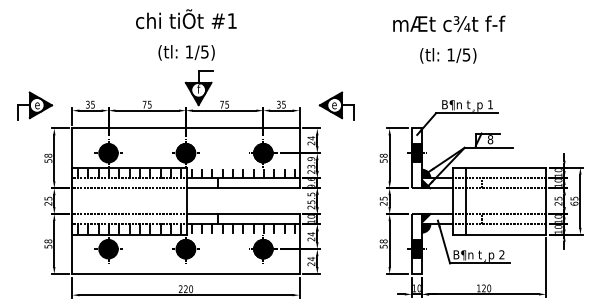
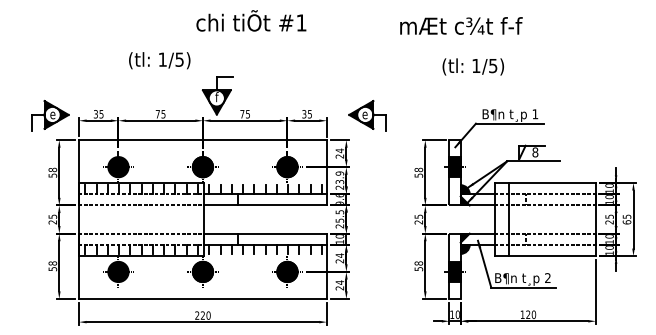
text: (186, 18) -> (251, 20), moved
text: (449, 23) -> (461, 25), moved
text: (186, 52) -> (159, 60), moved
text: (447, 55) -> (472, 66), moved
part: (35, 105) -> (50, 115), moved

